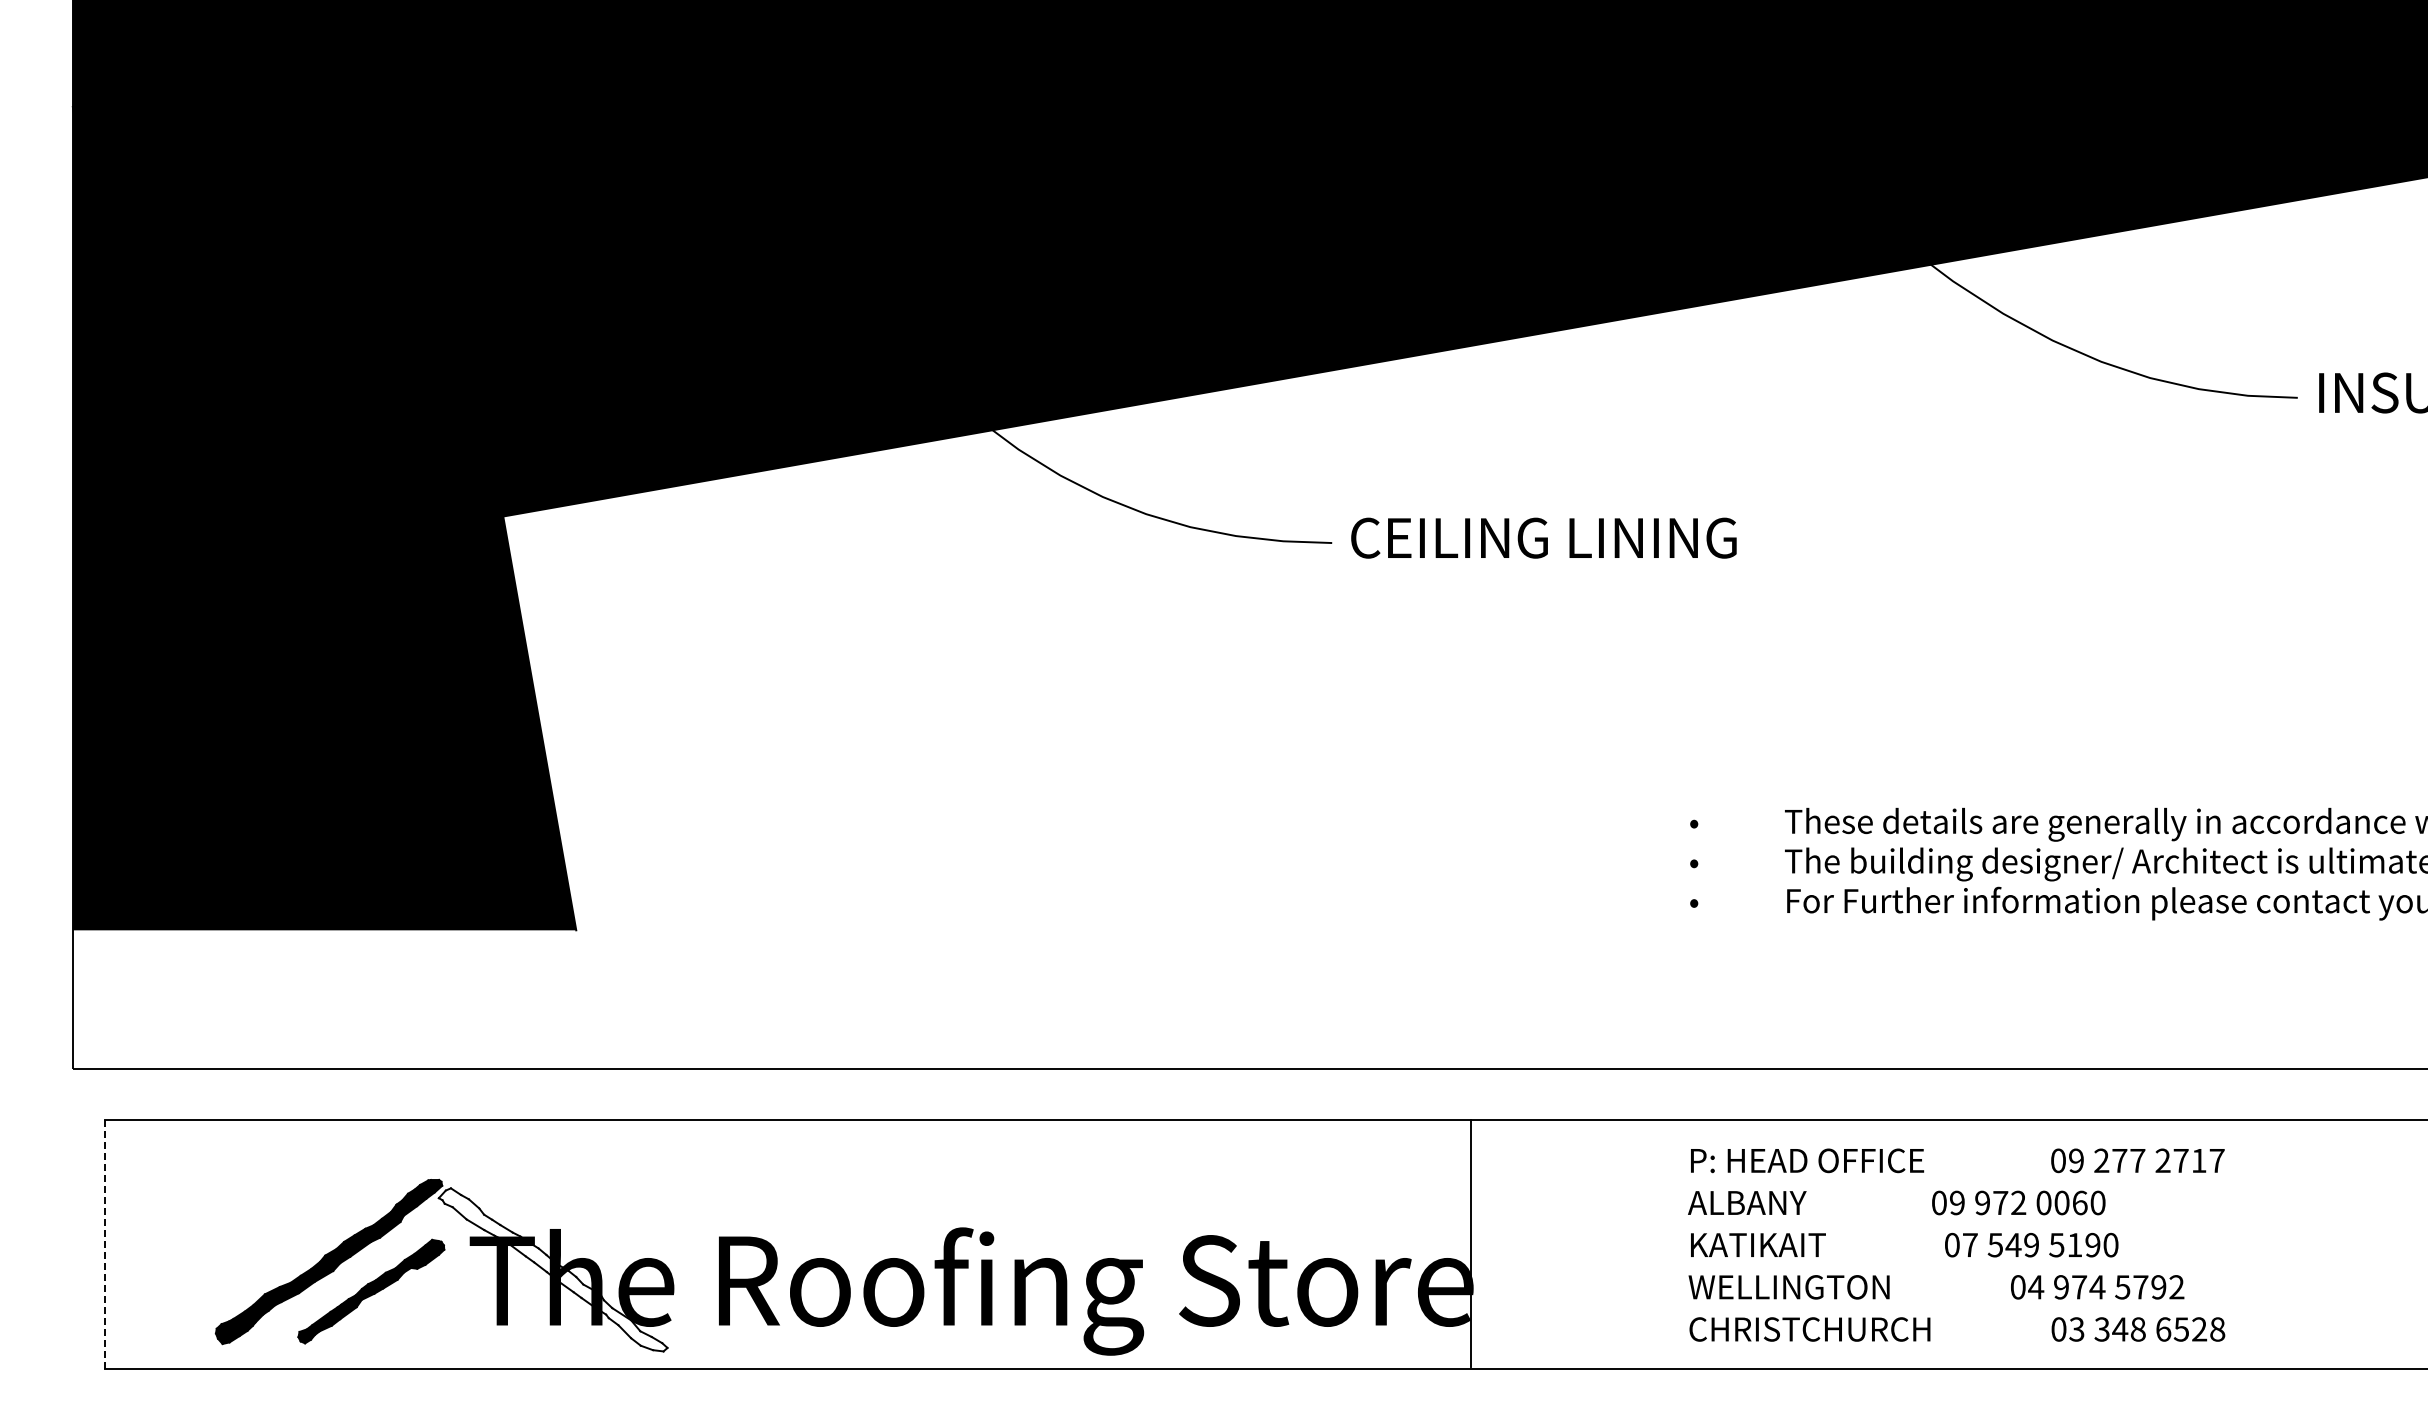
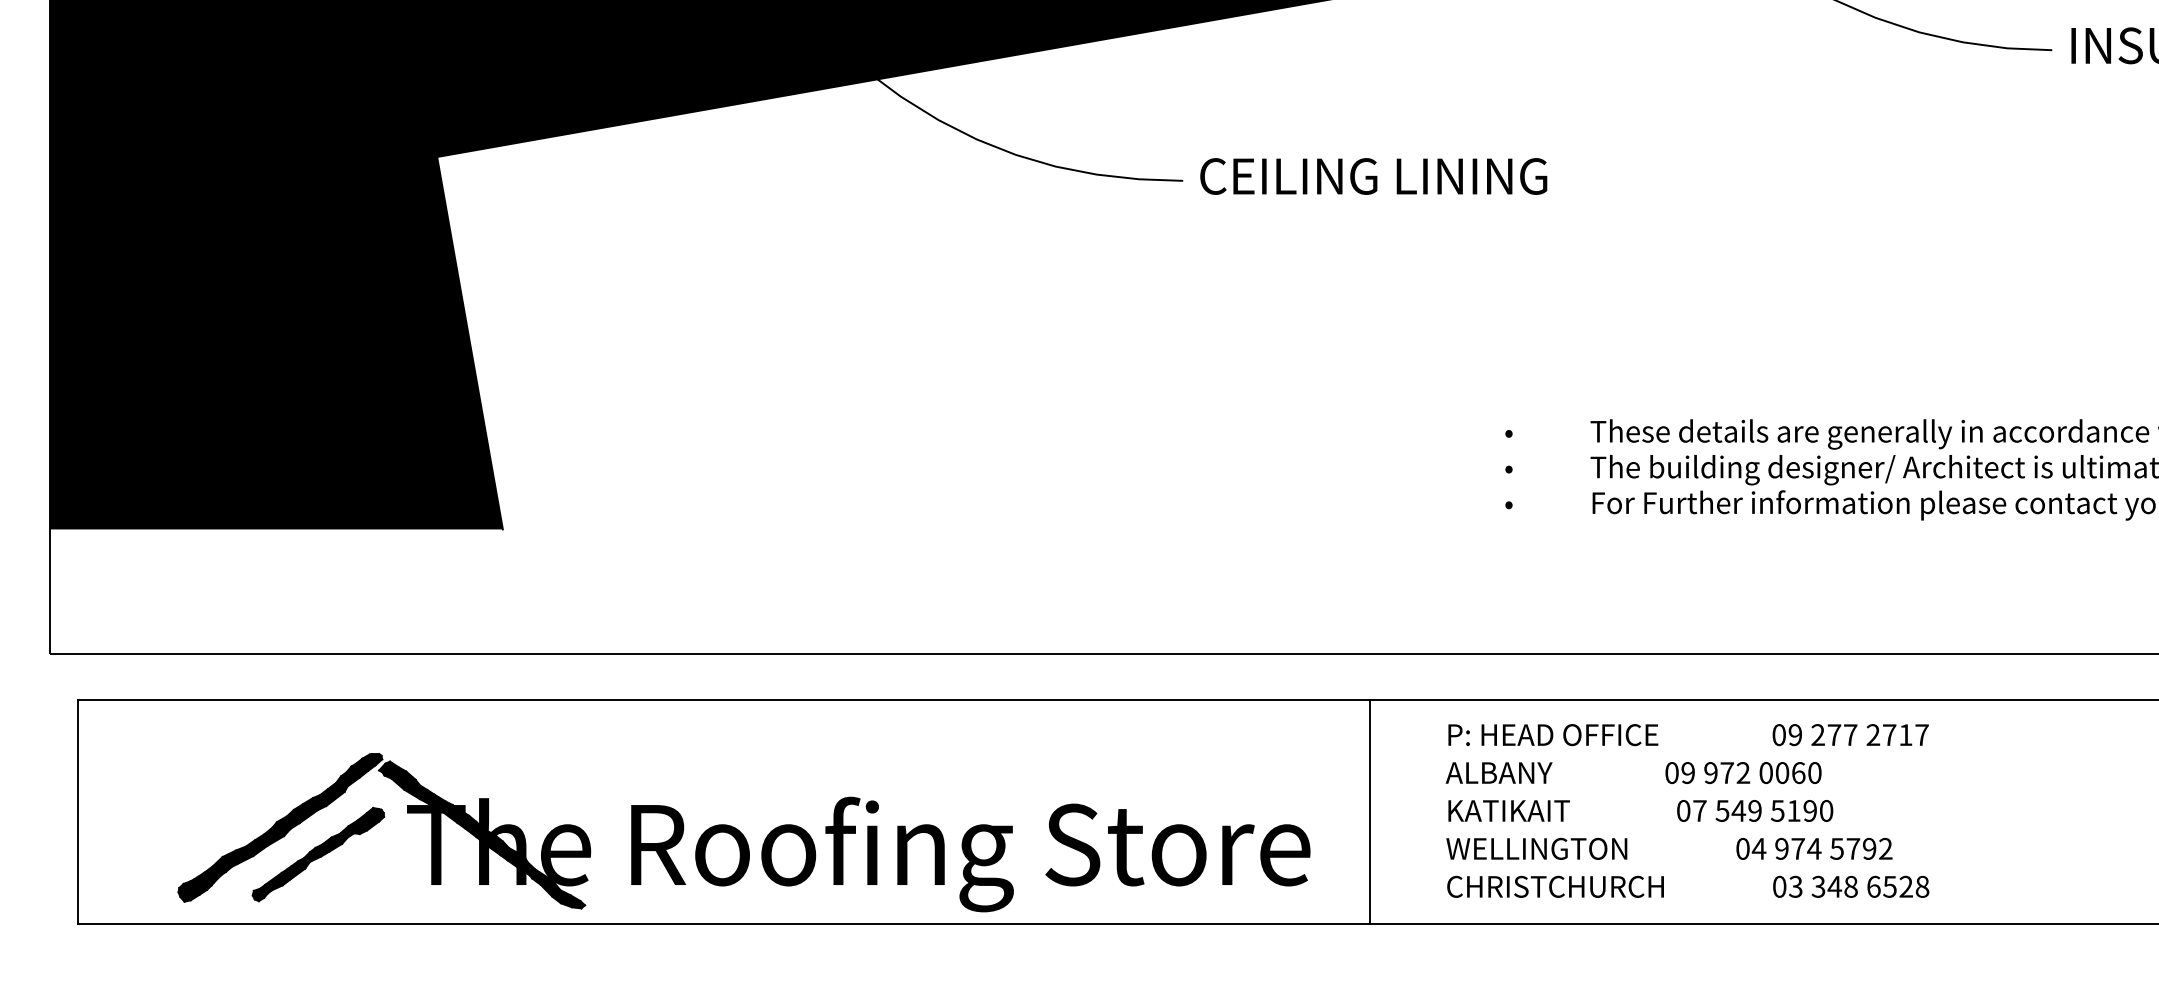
line: (1471, 1243) -> (1369, 811), moved
line: (104, 1244) -> (78, 812), dashed -> solid
text: (1956, 1244) -> (1687, 810), moved
fill: (552, 1269) -> (481, 834), added

